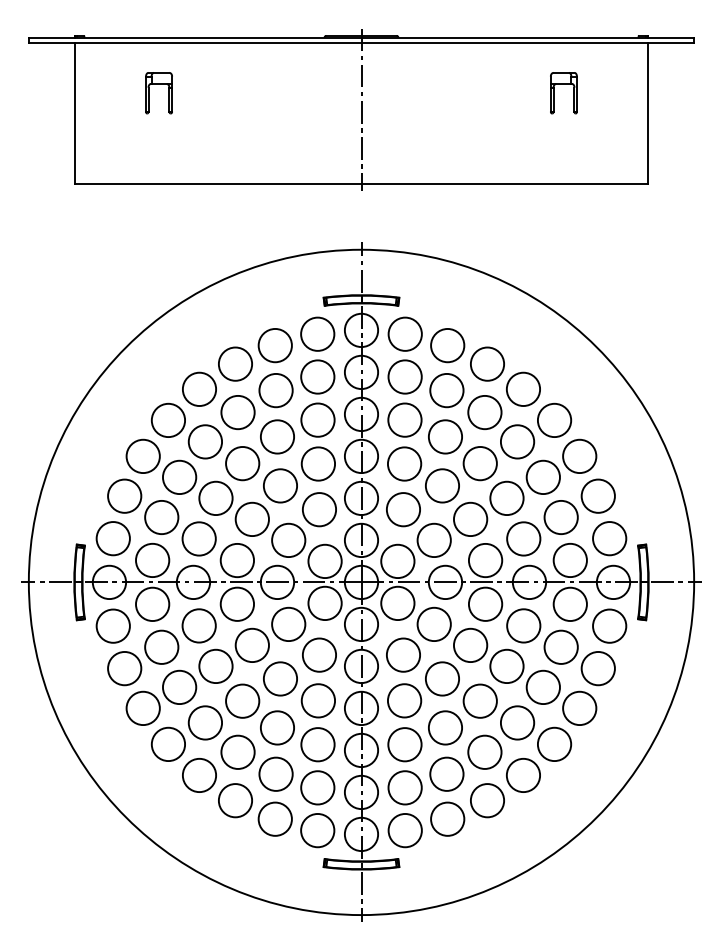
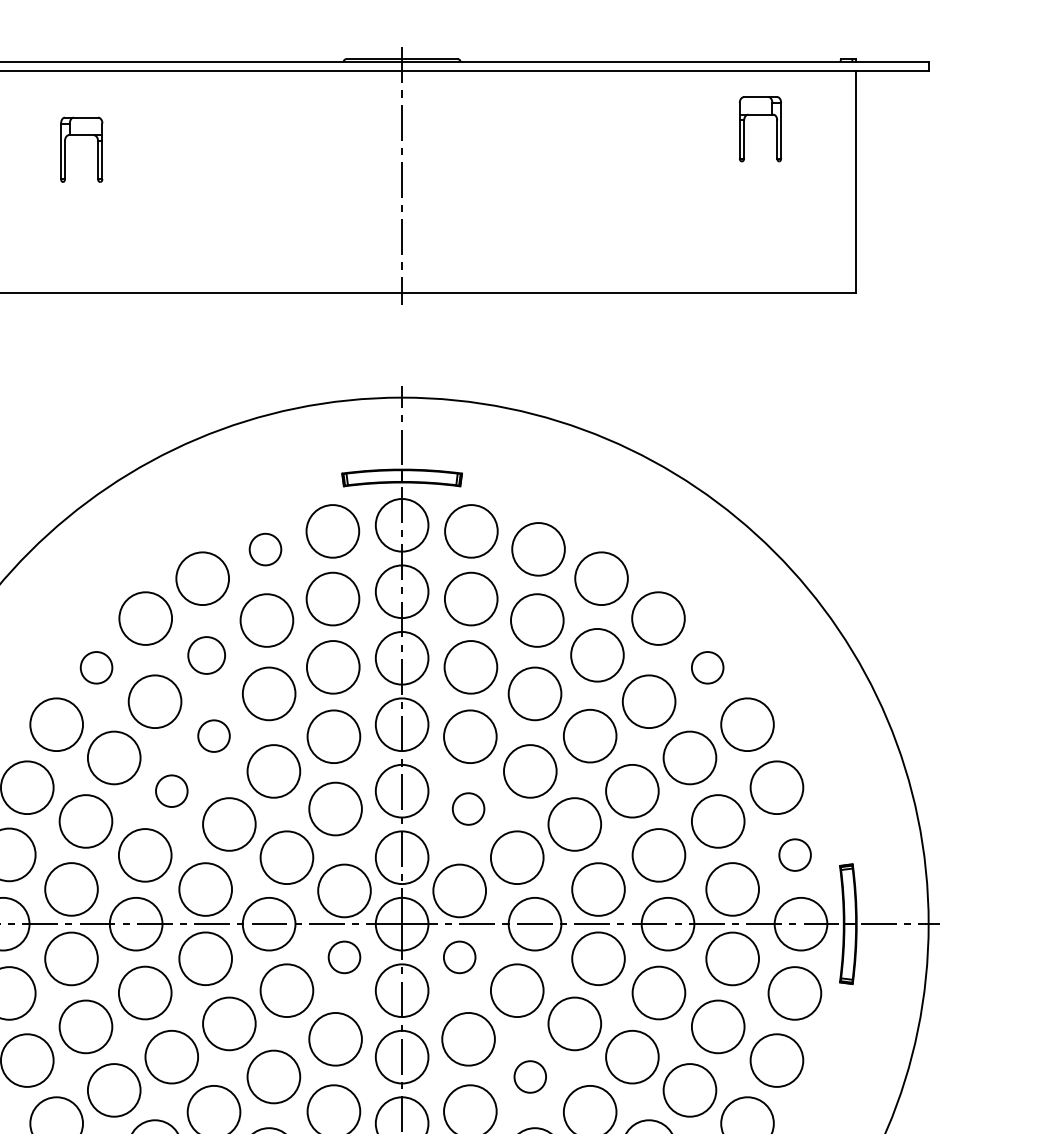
part: (563, 84) -> (759, 115), moved
circle: (274, 345) -> (264, 549), size x0.6
circle: (237, 412) -> (205, 655), size x0.7
circle: (168, 420) -> (96, 667), size x0.6
circle: (554, 420) -> (707, 667), size x0.6
circle: (242, 463) -> (213, 735), size x0.6
circle: (215, 498) -> (171, 791), size x0.6
circle: (403, 509) -> (468, 808), size x0.6
circle: (609, 538) -> (794, 854), size x0.6
circle: (324, 603) -> (343, 957), size x0.6
circle: (397, 603) -> (459, 957), size x0.6
circle: (442, 678) -> (530, 1076), size x0.6

